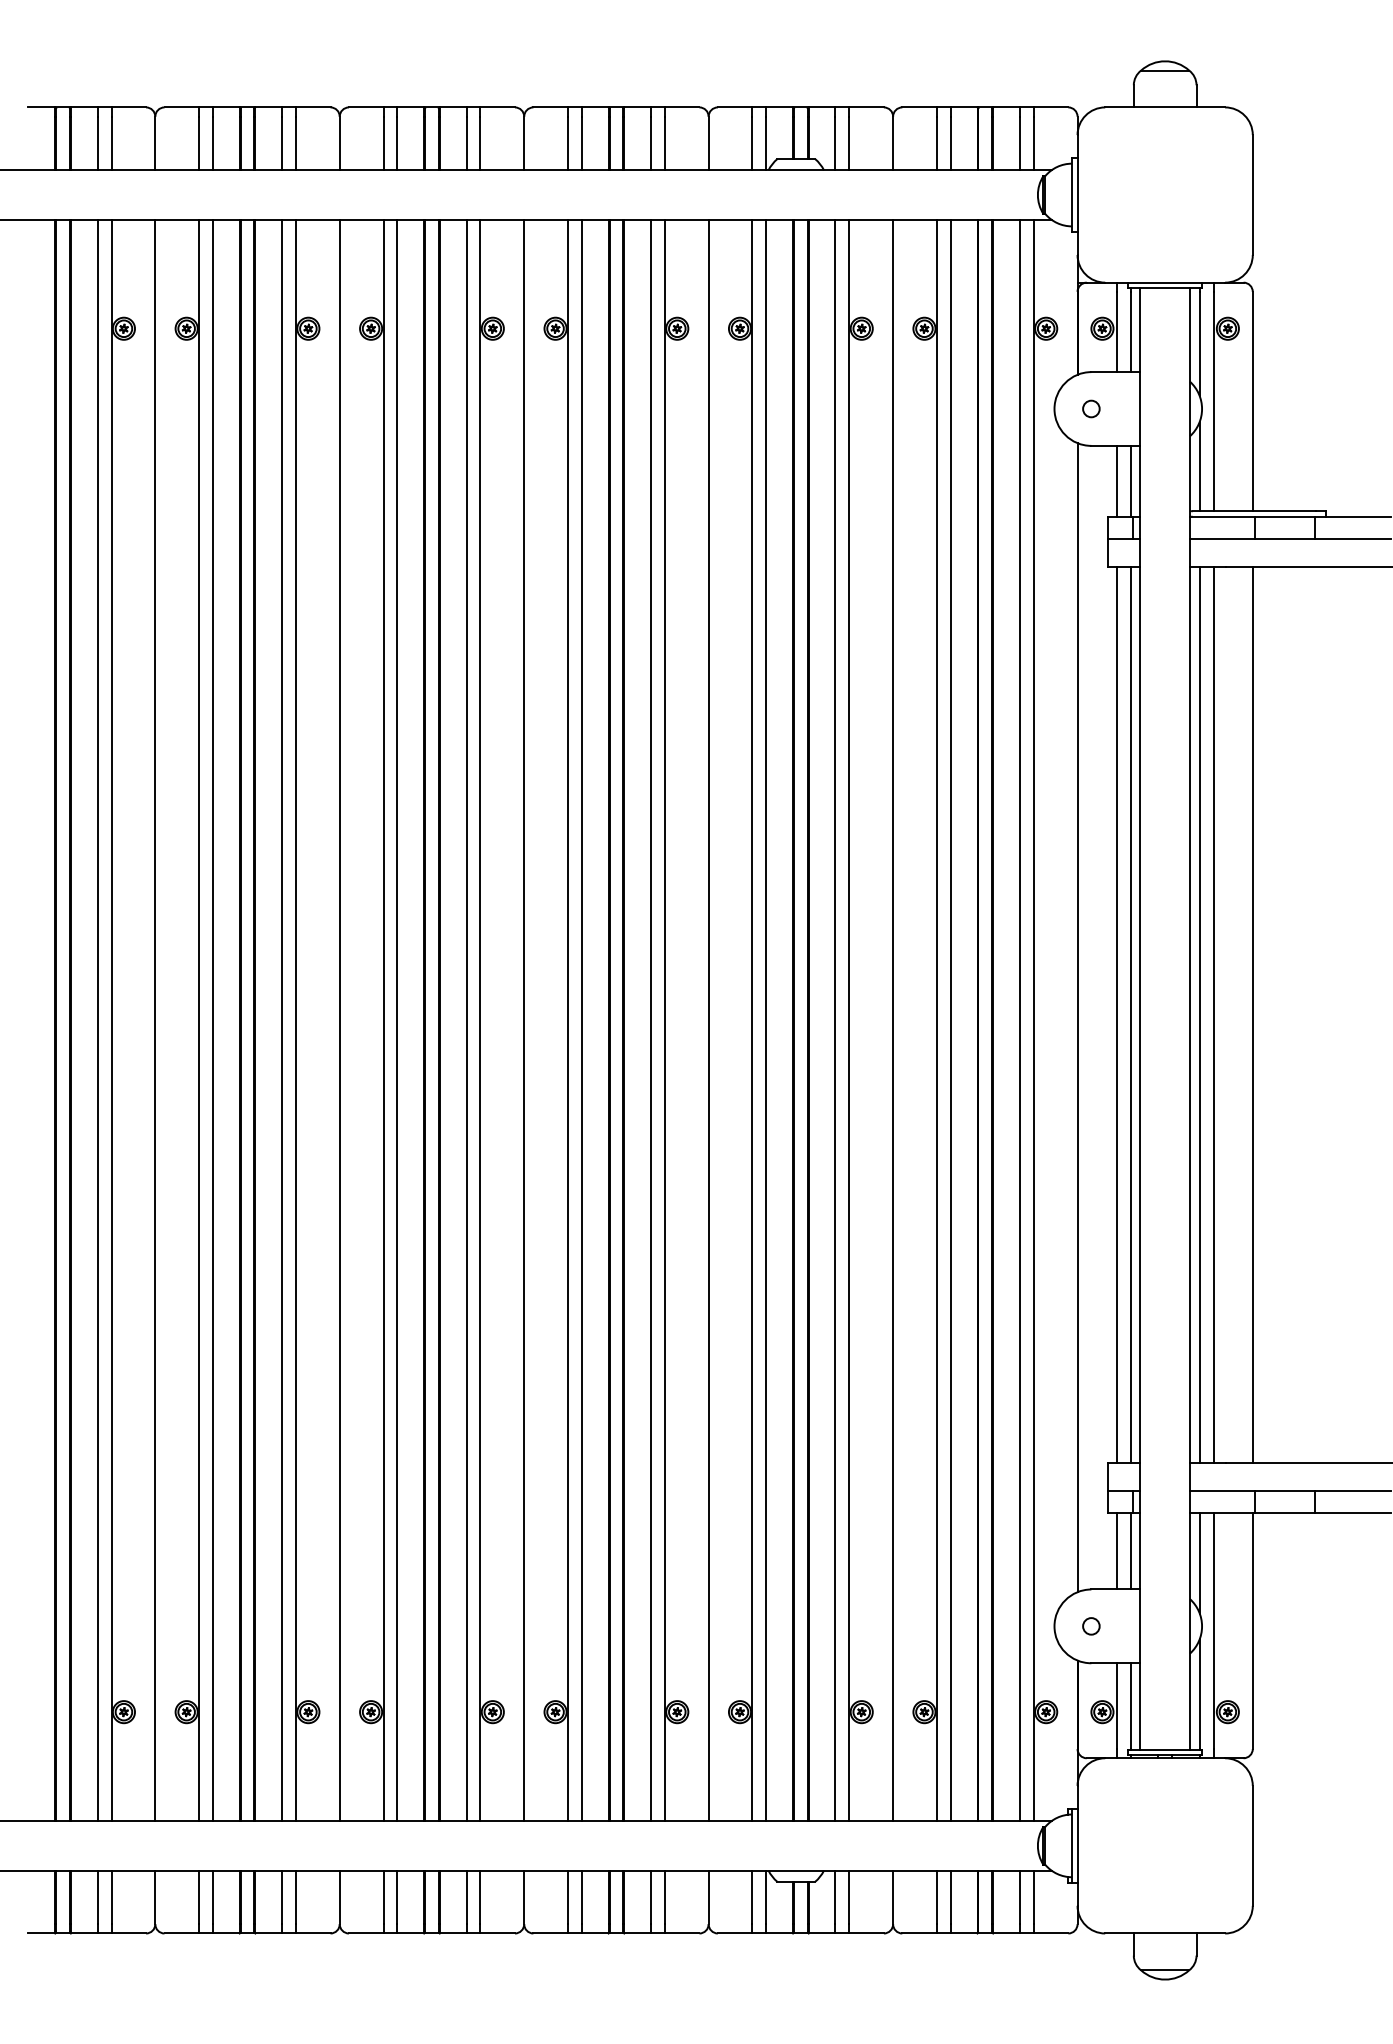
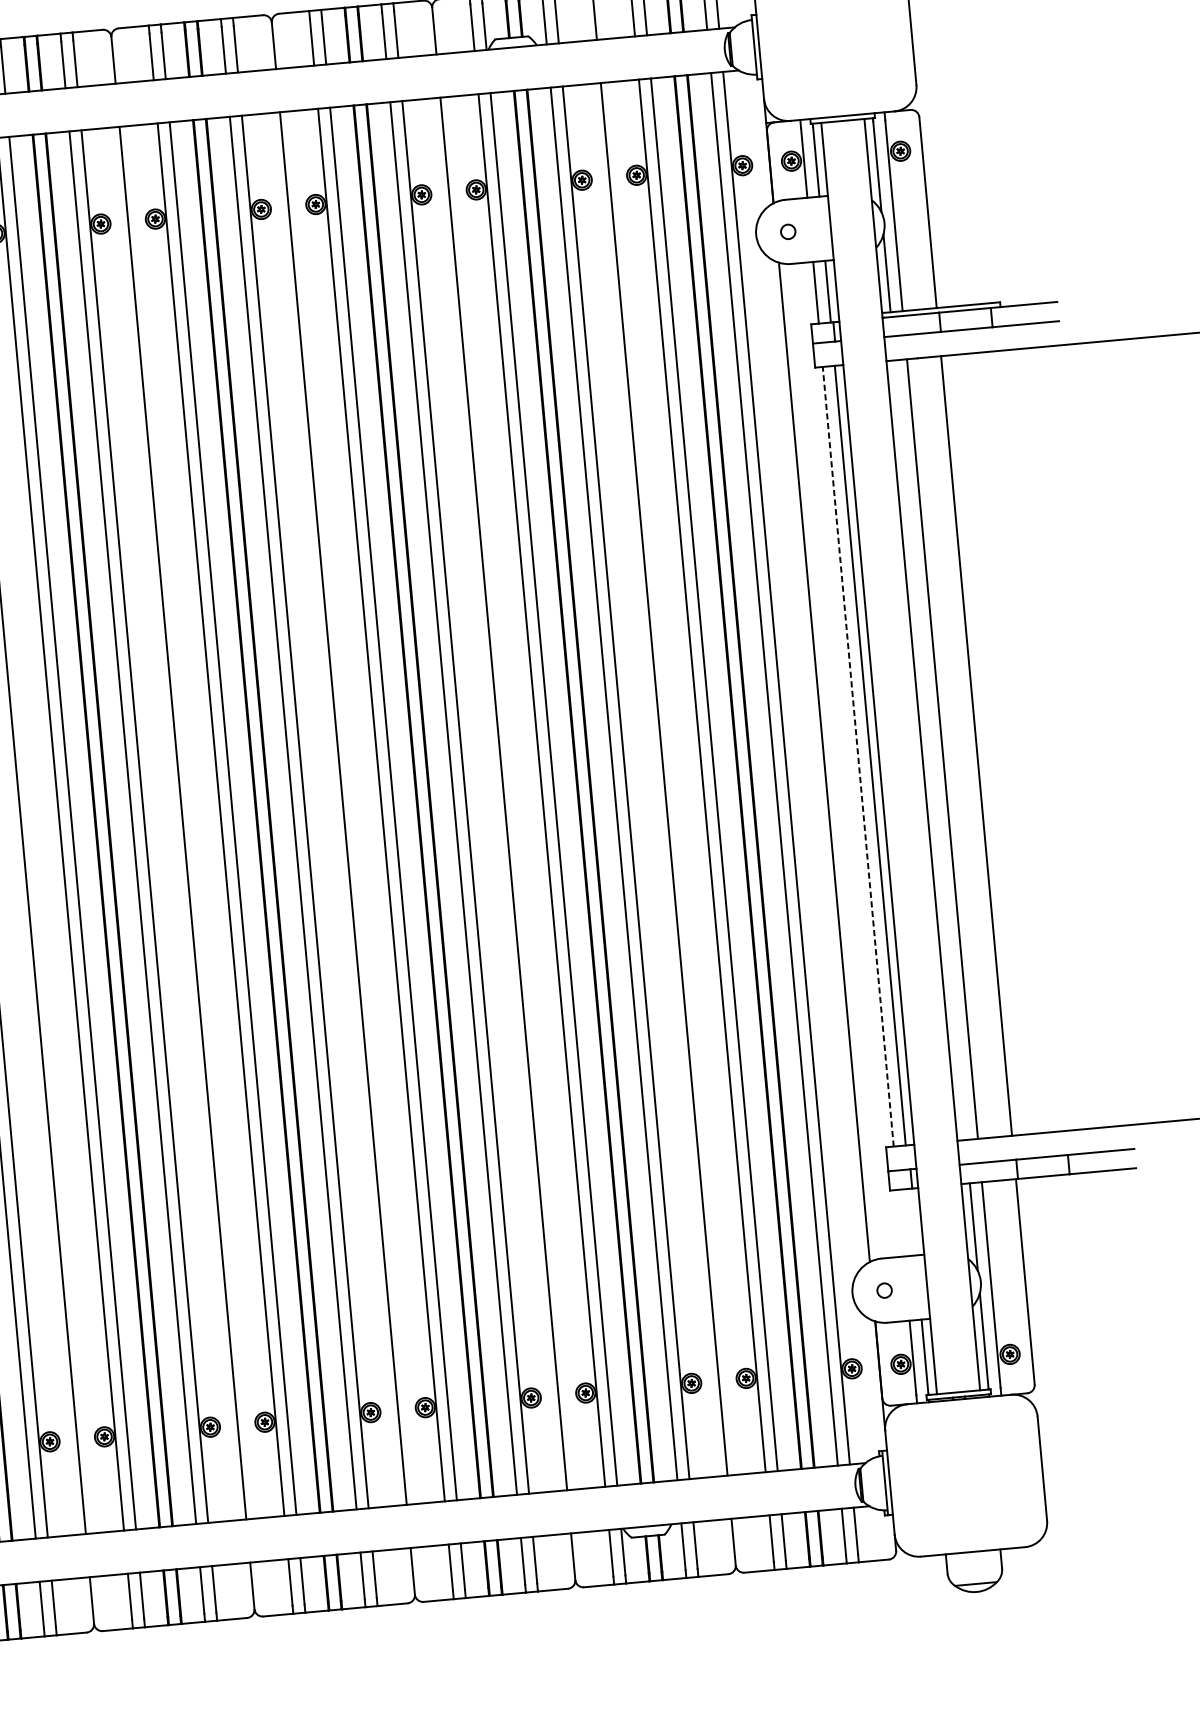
line: (1116, 1014) -> (858, 756), solid -> dashed
line: (1199, 1014) -> (930, 749), removed
line: (1116, 1550) -> (900, 1222), removed
line: (1130, 1550) -> (912, 1221), removed

